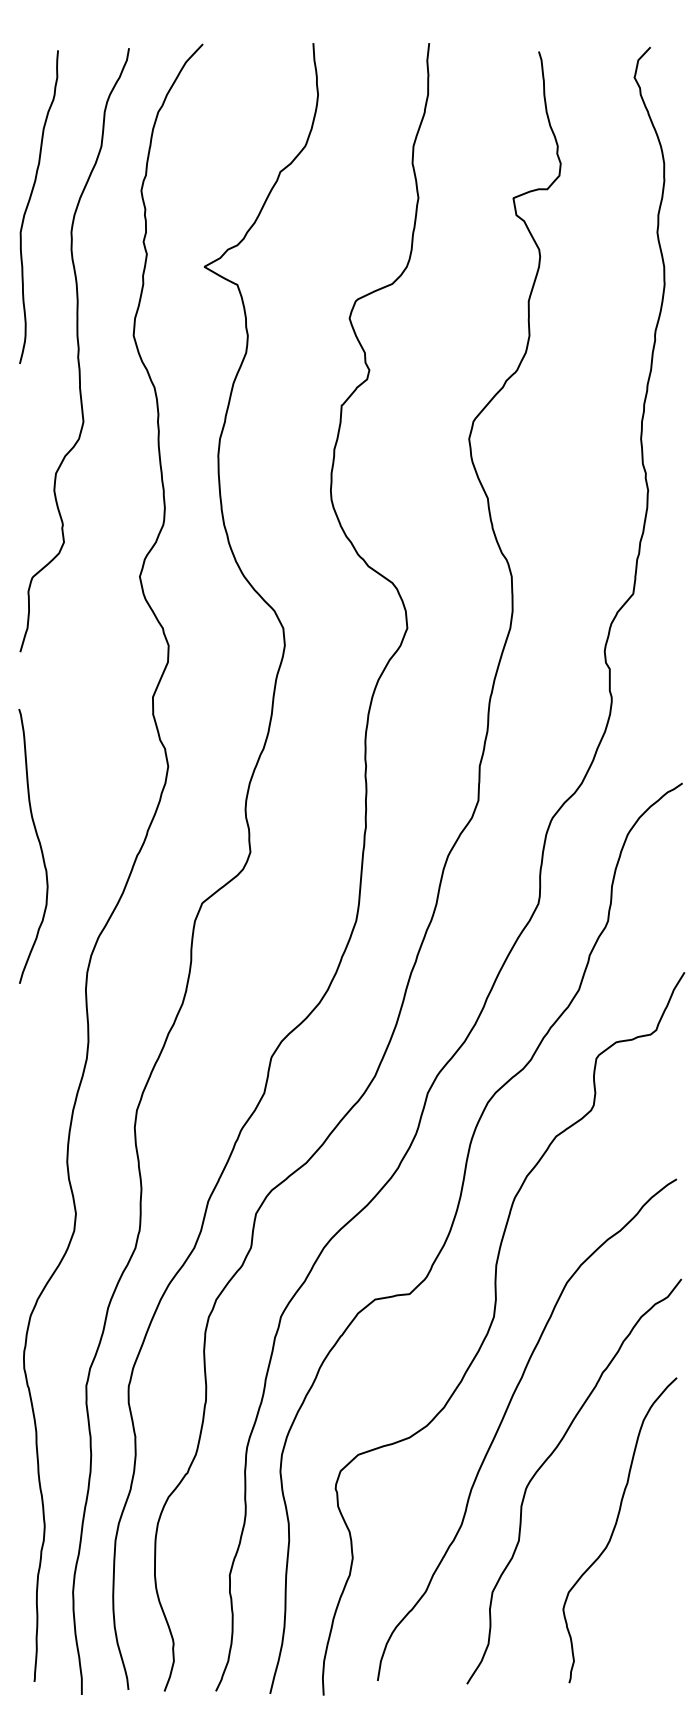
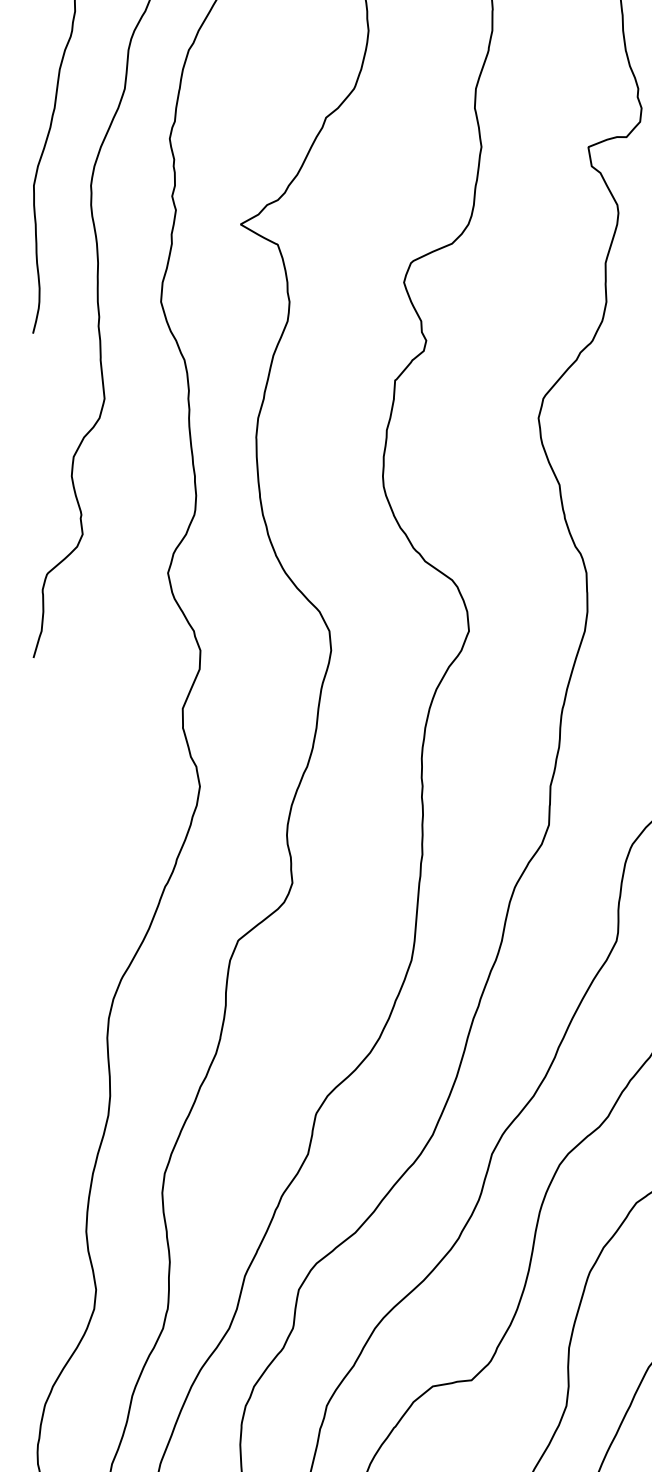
curve: (39, 846) -> (55, 876), removed

